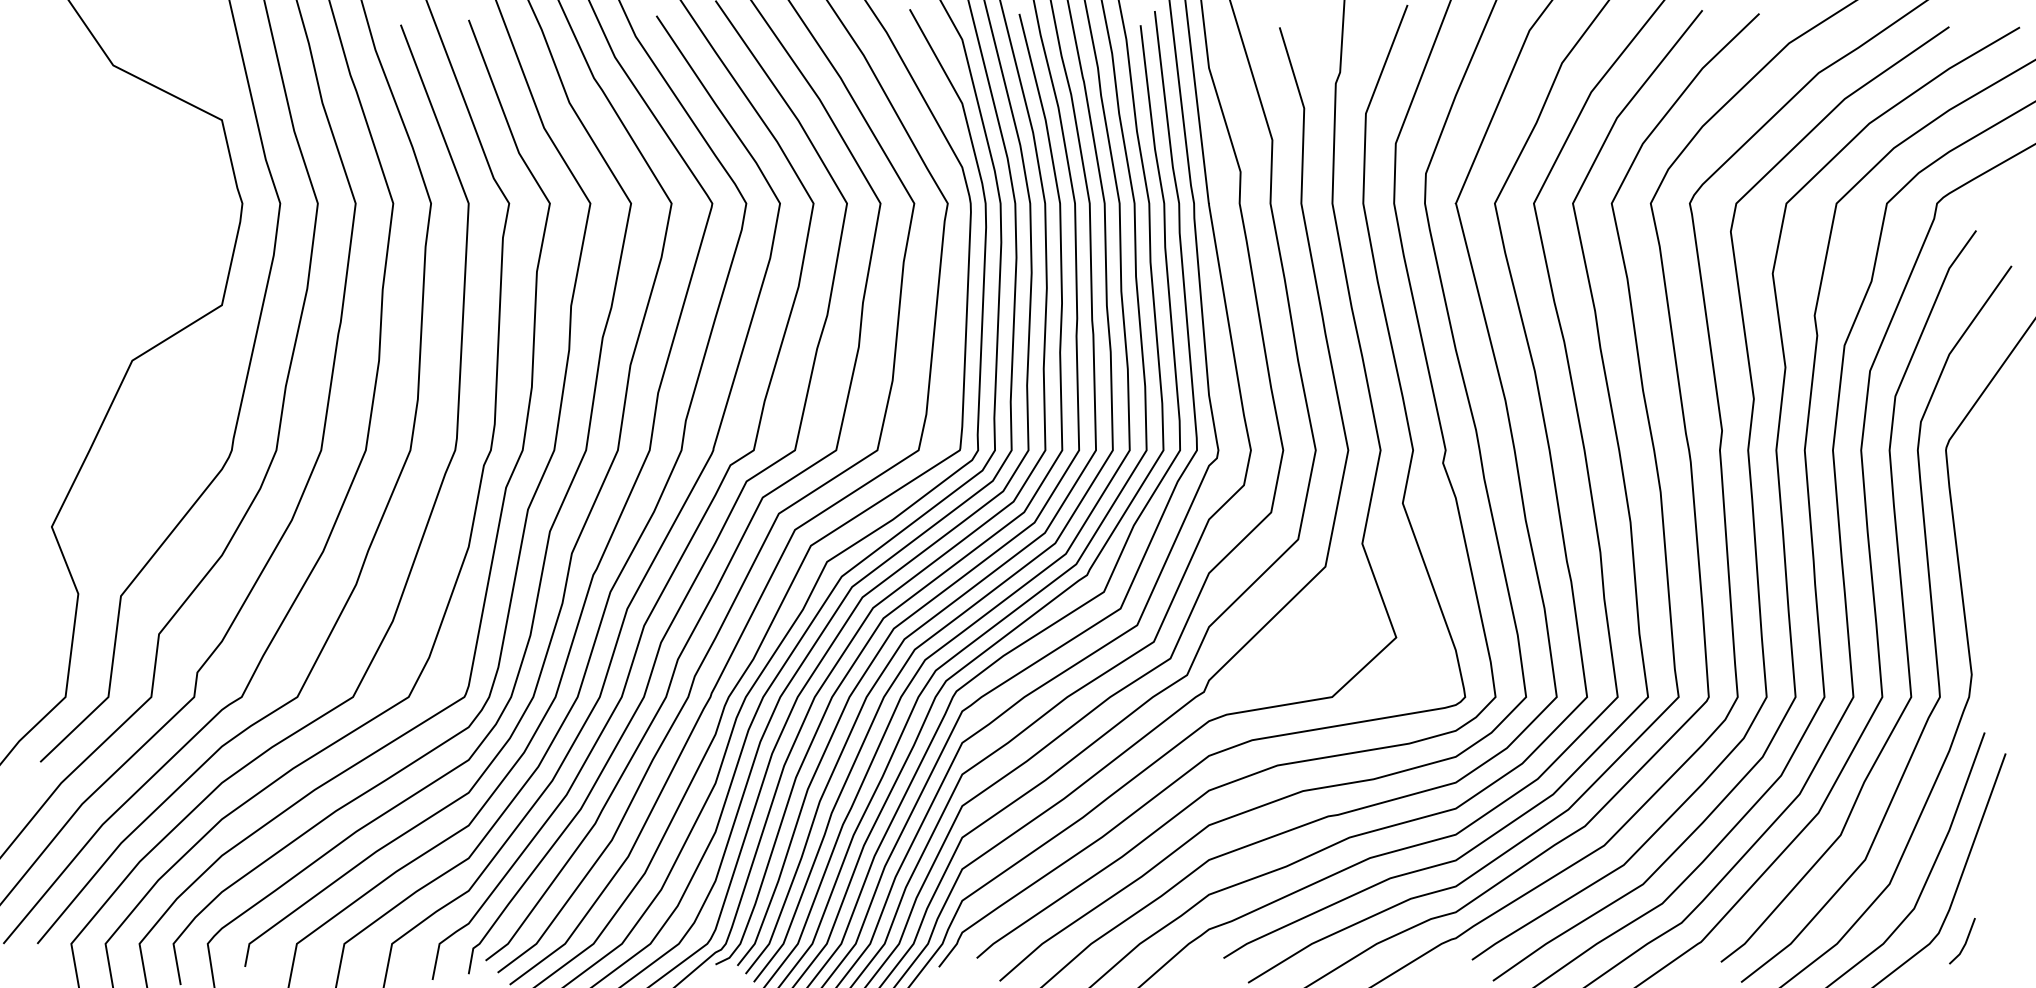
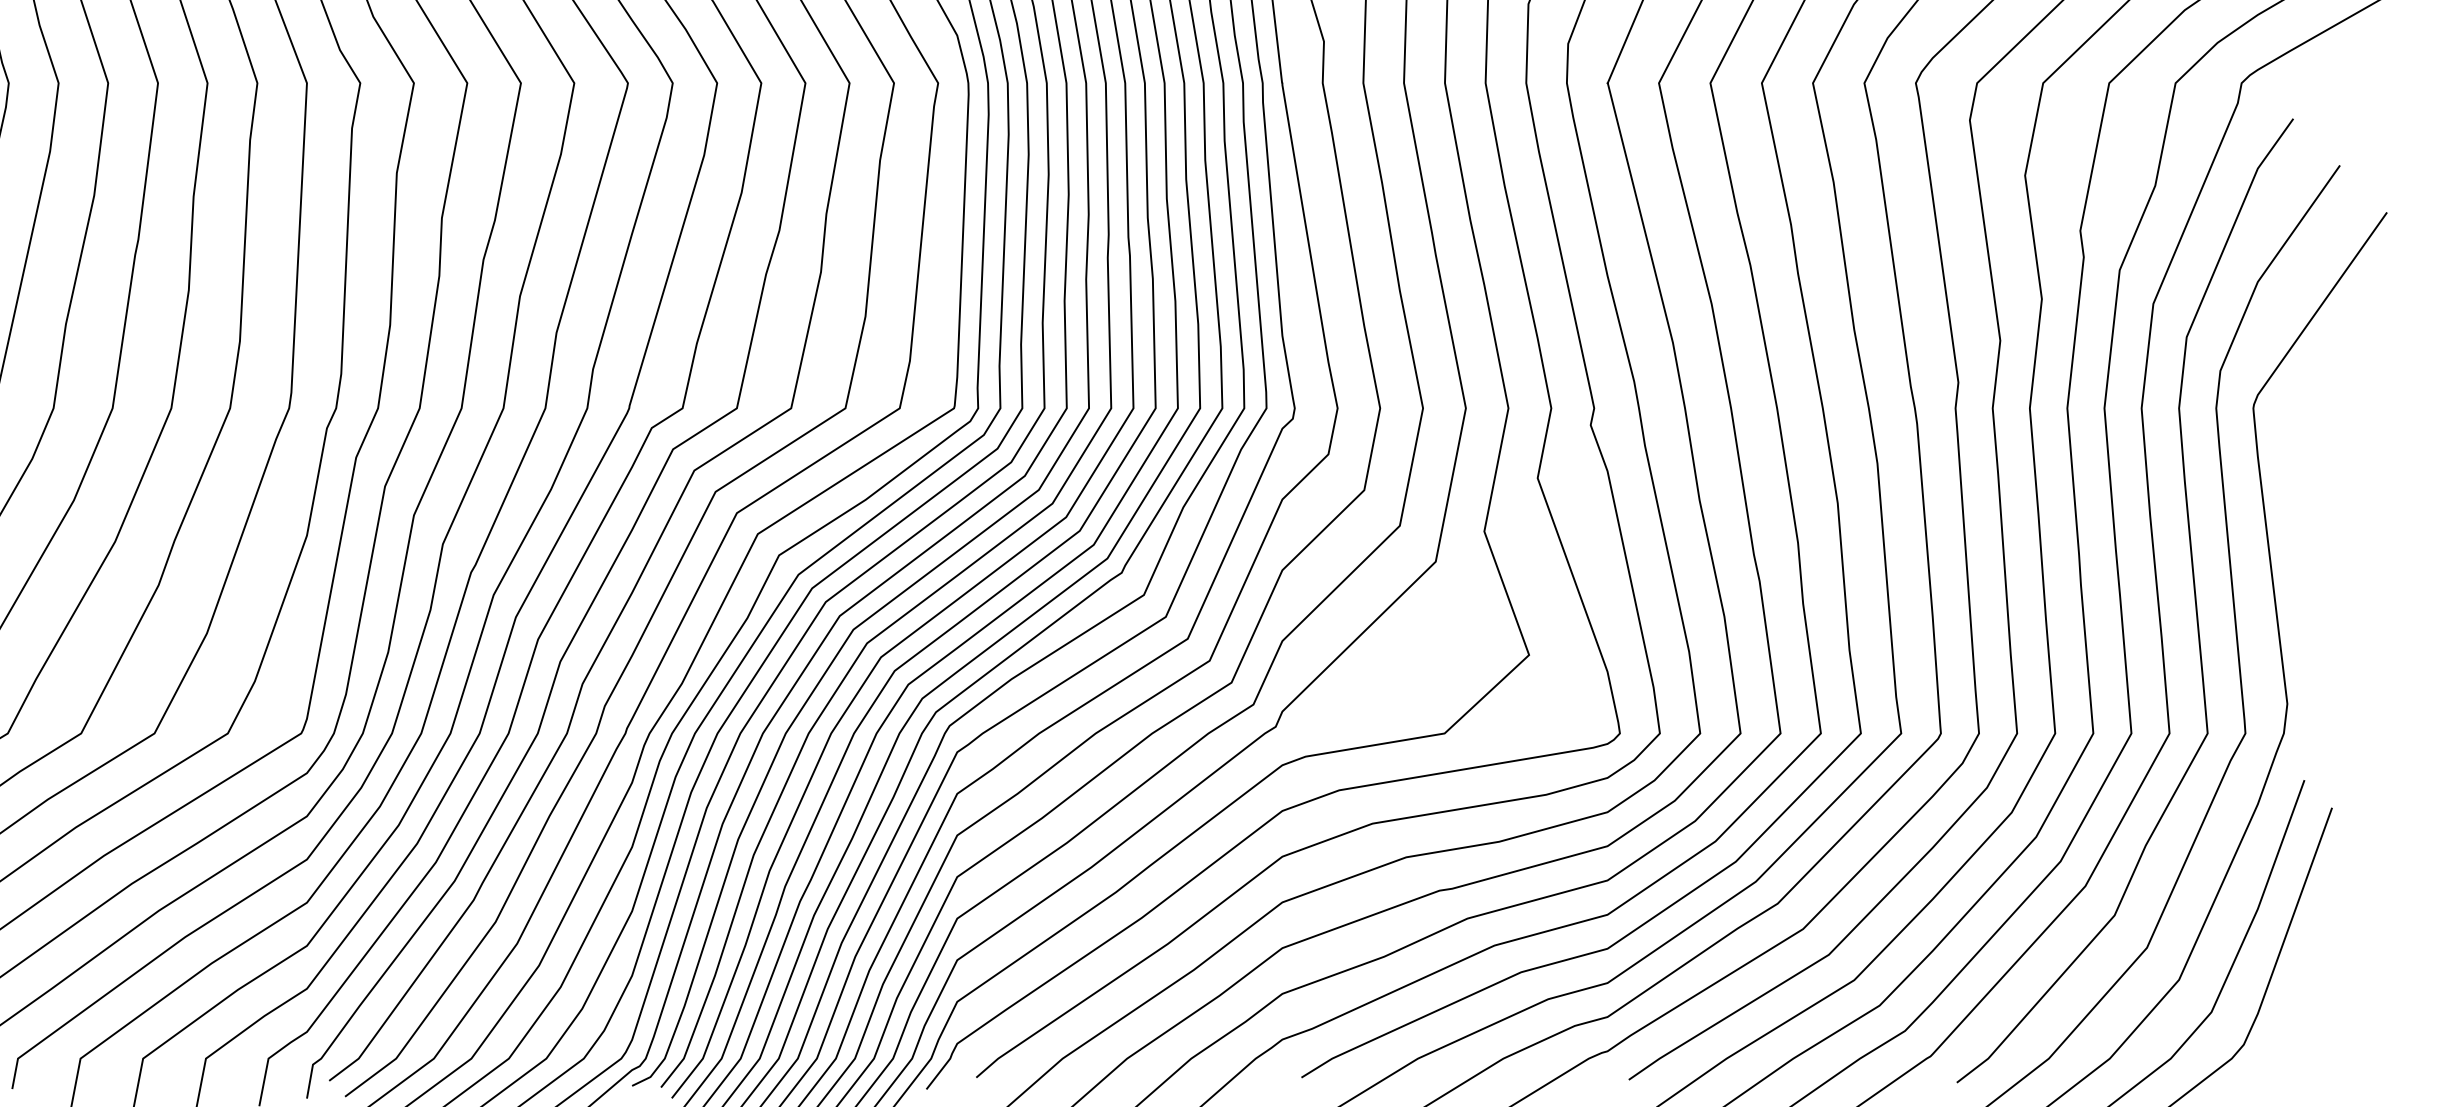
line: (1964, 943) -> (2277, 1058), removed

